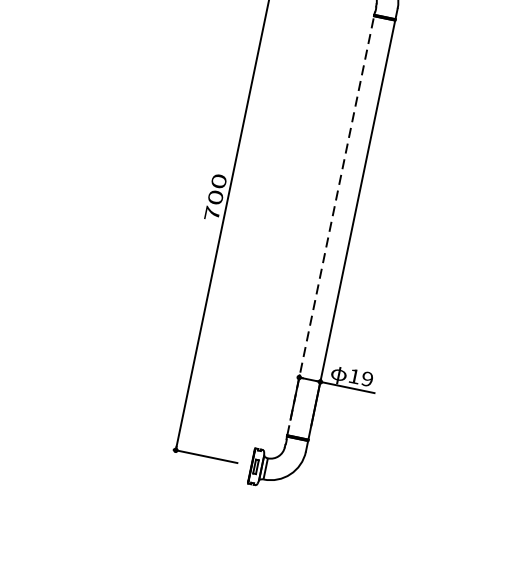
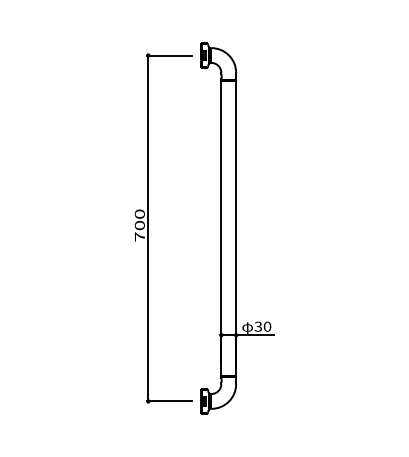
line: (330, 225) -> (221, 228), dashed -> solid
text: (360, 377) -> (262, 326), 19 -> 30

